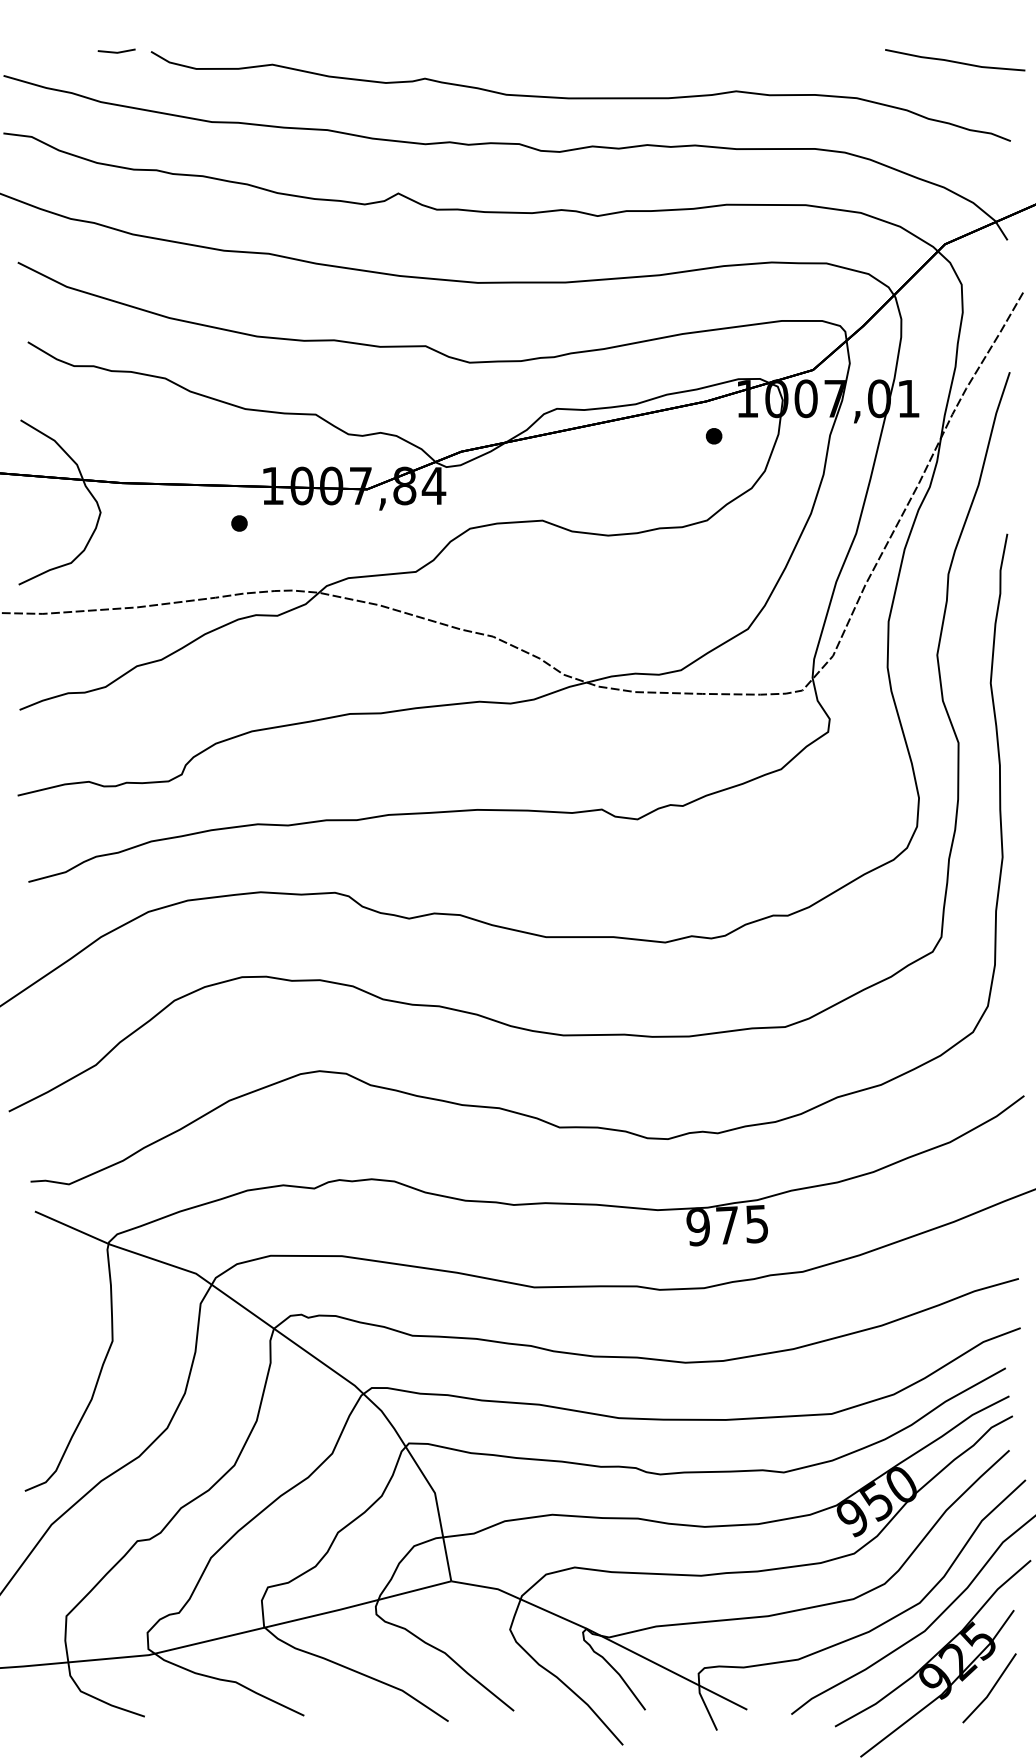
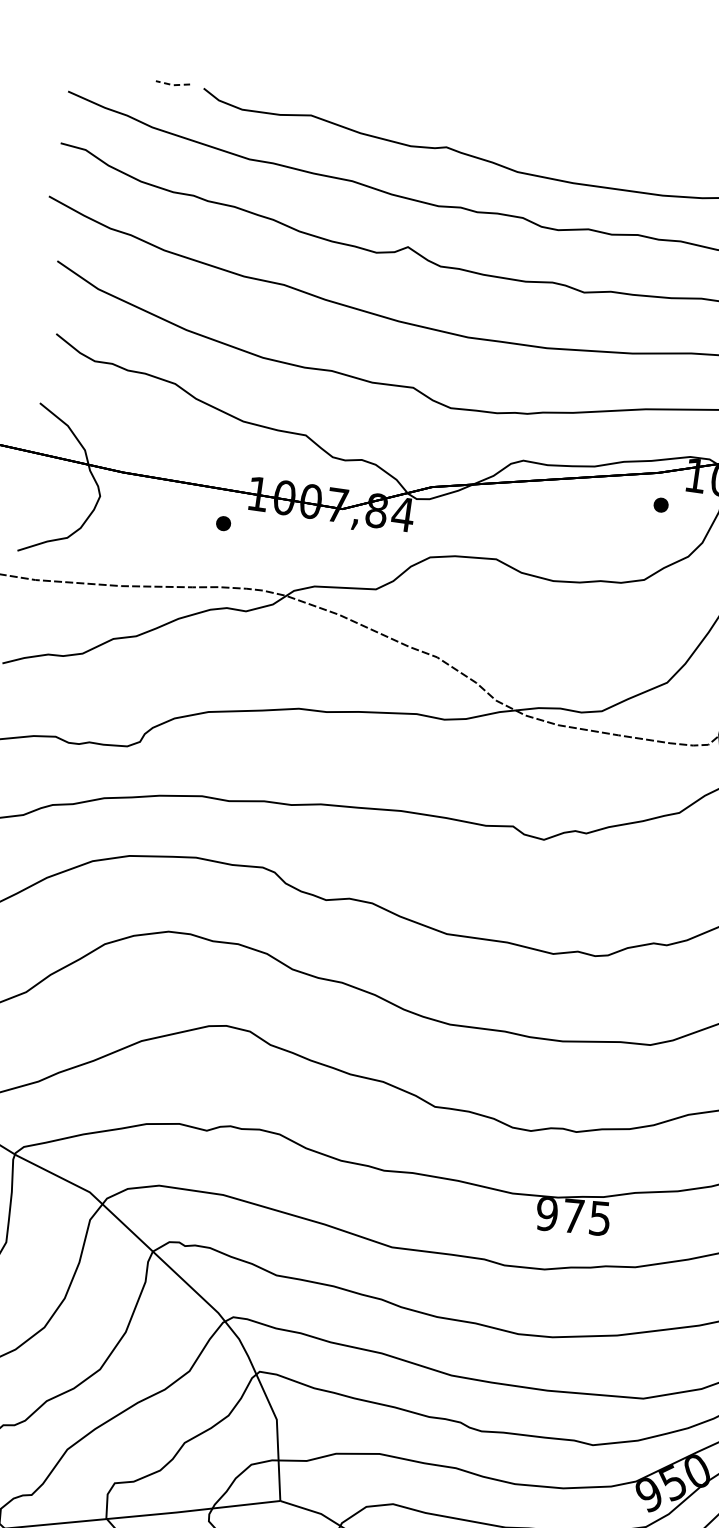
line: (117, 52) -> (173, 84), solid -> dashed

